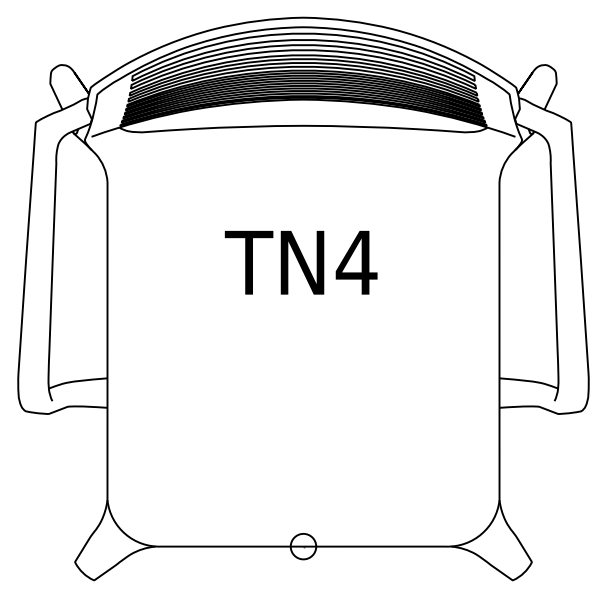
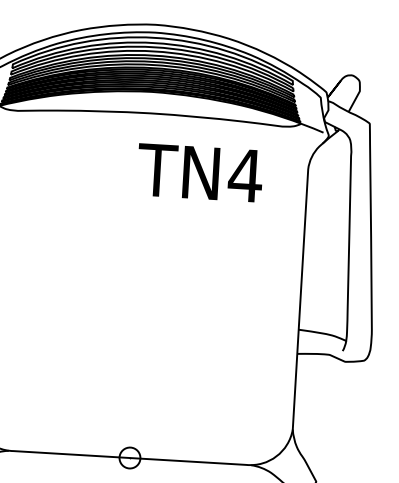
text: (300, 262) -> (199, 172), moved

